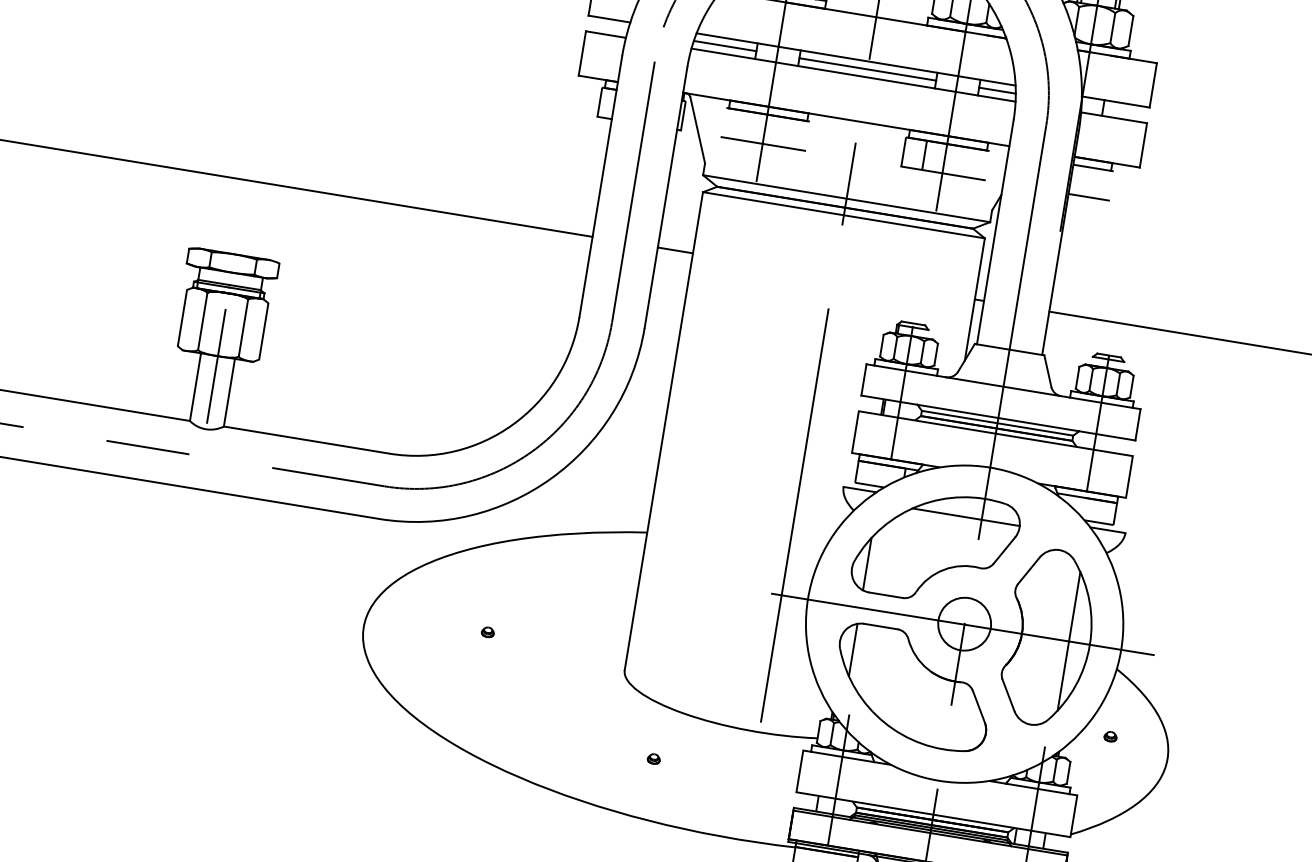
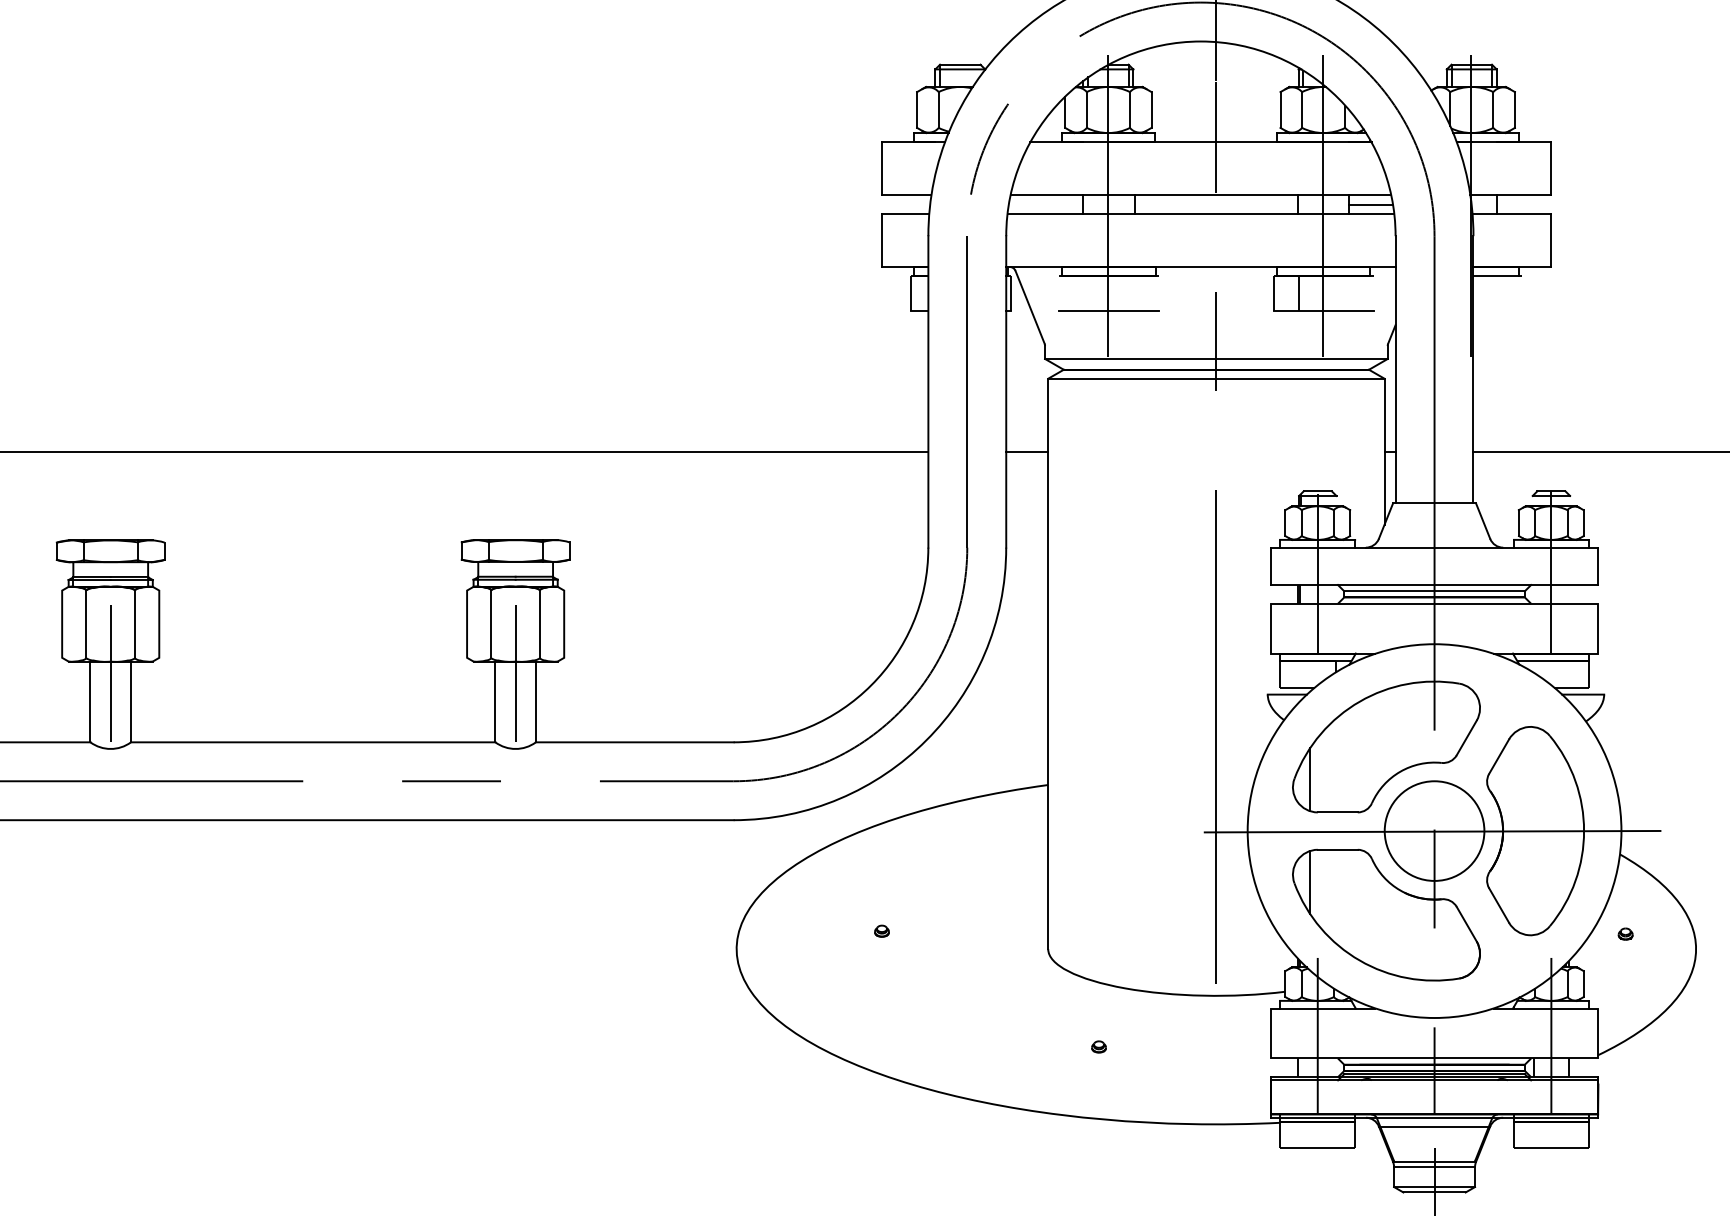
line: (724, 45) -> (1045, 204), removed
line: (867, 69) -> (1216, 204), removed
line: (1088, 197) -> (1497, 311), removed
line: (965, 517) -> (1415, 706), removed
circle: (964, 623) -> (1434, 830), size x1.6
line: (1069, 640) -> (1559, 830), removed

